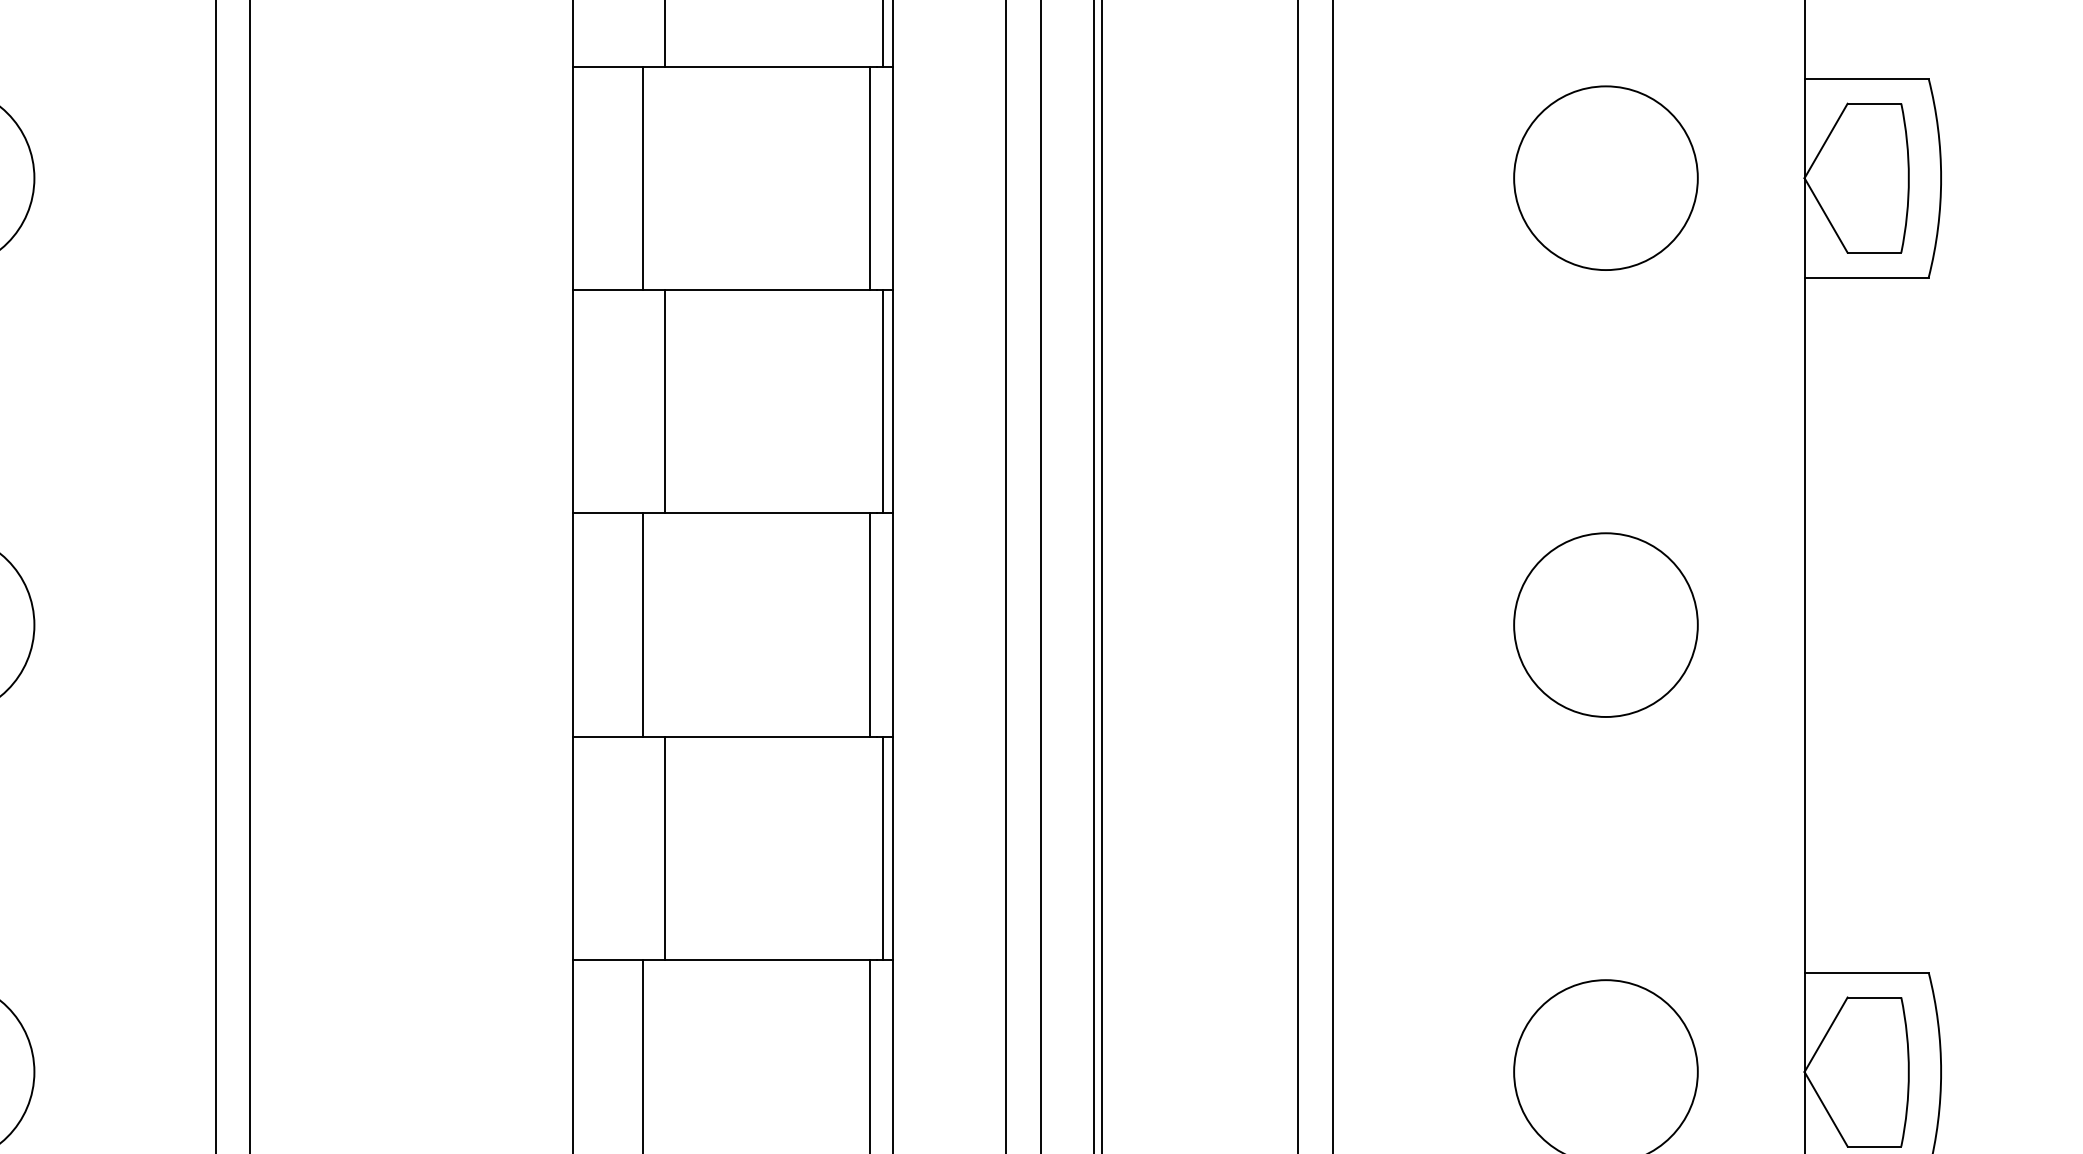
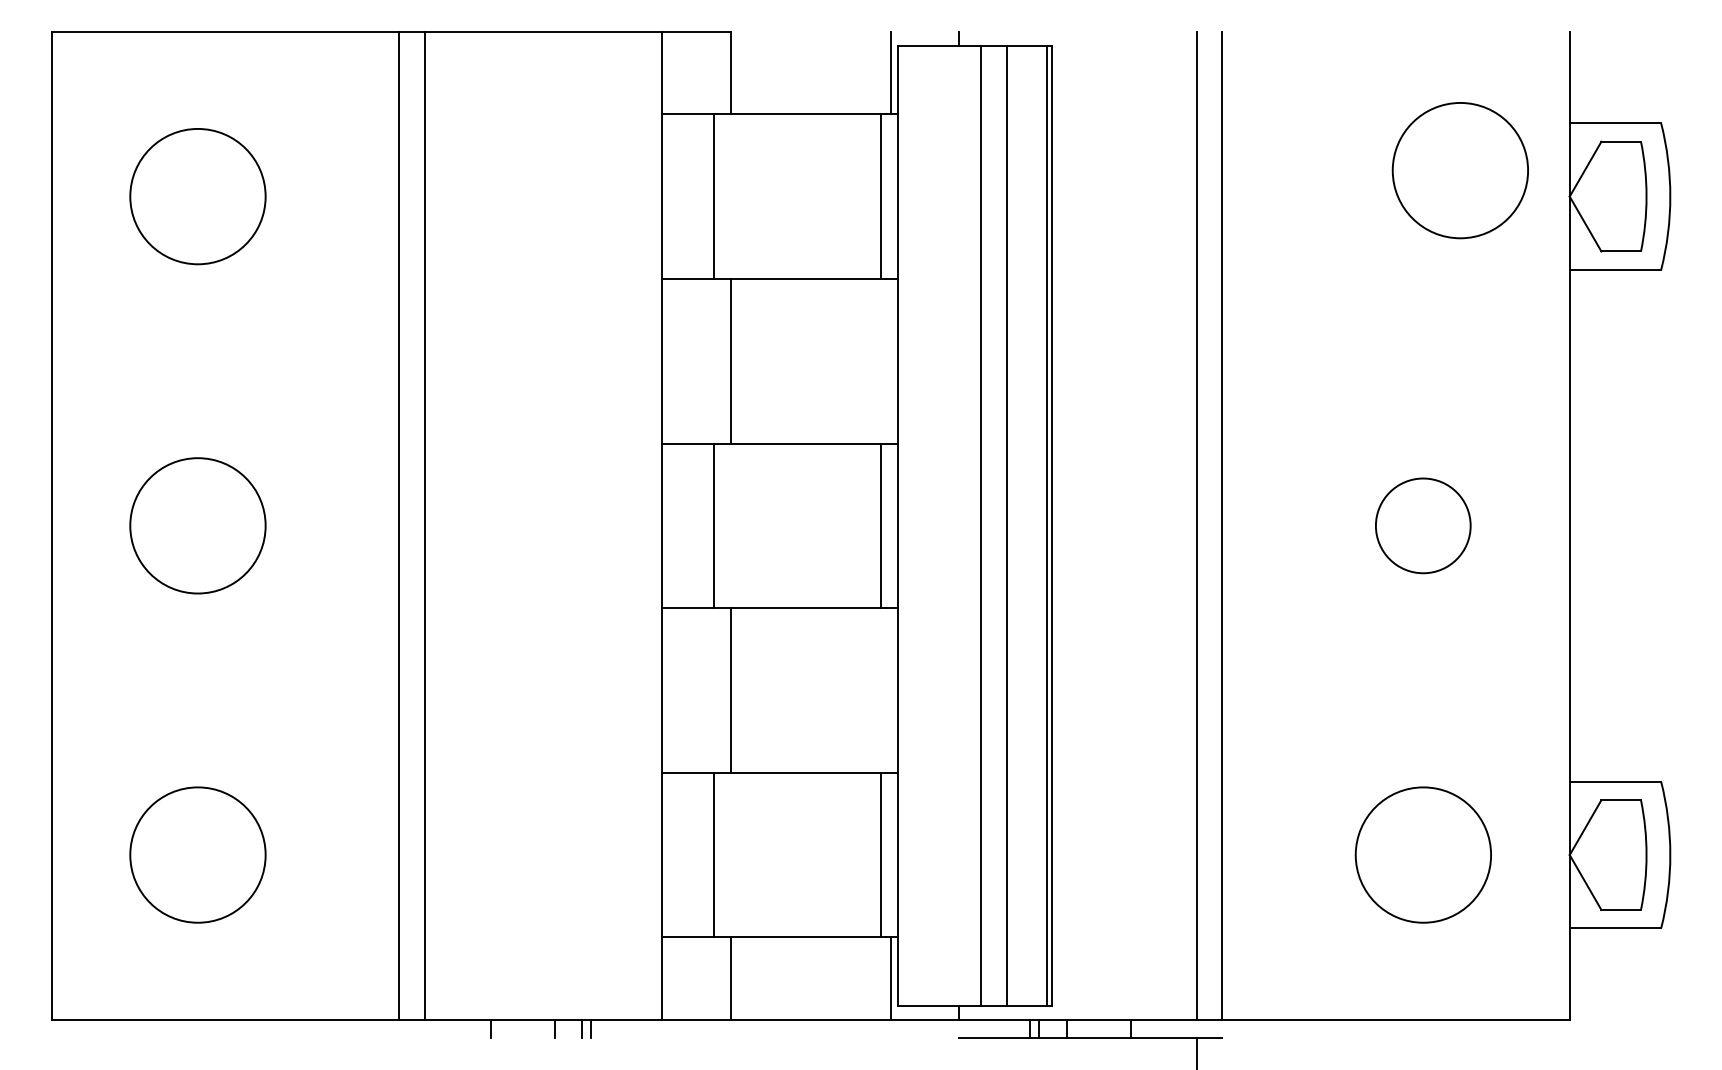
circle: (1604, 178) -> (1459, 170), moved
line: (882, 400) -> (890, 360), removed
circle: (1604, 624) -> (1422, 525), size x0.7
line: (882, 848) -> (890, 690), removed

